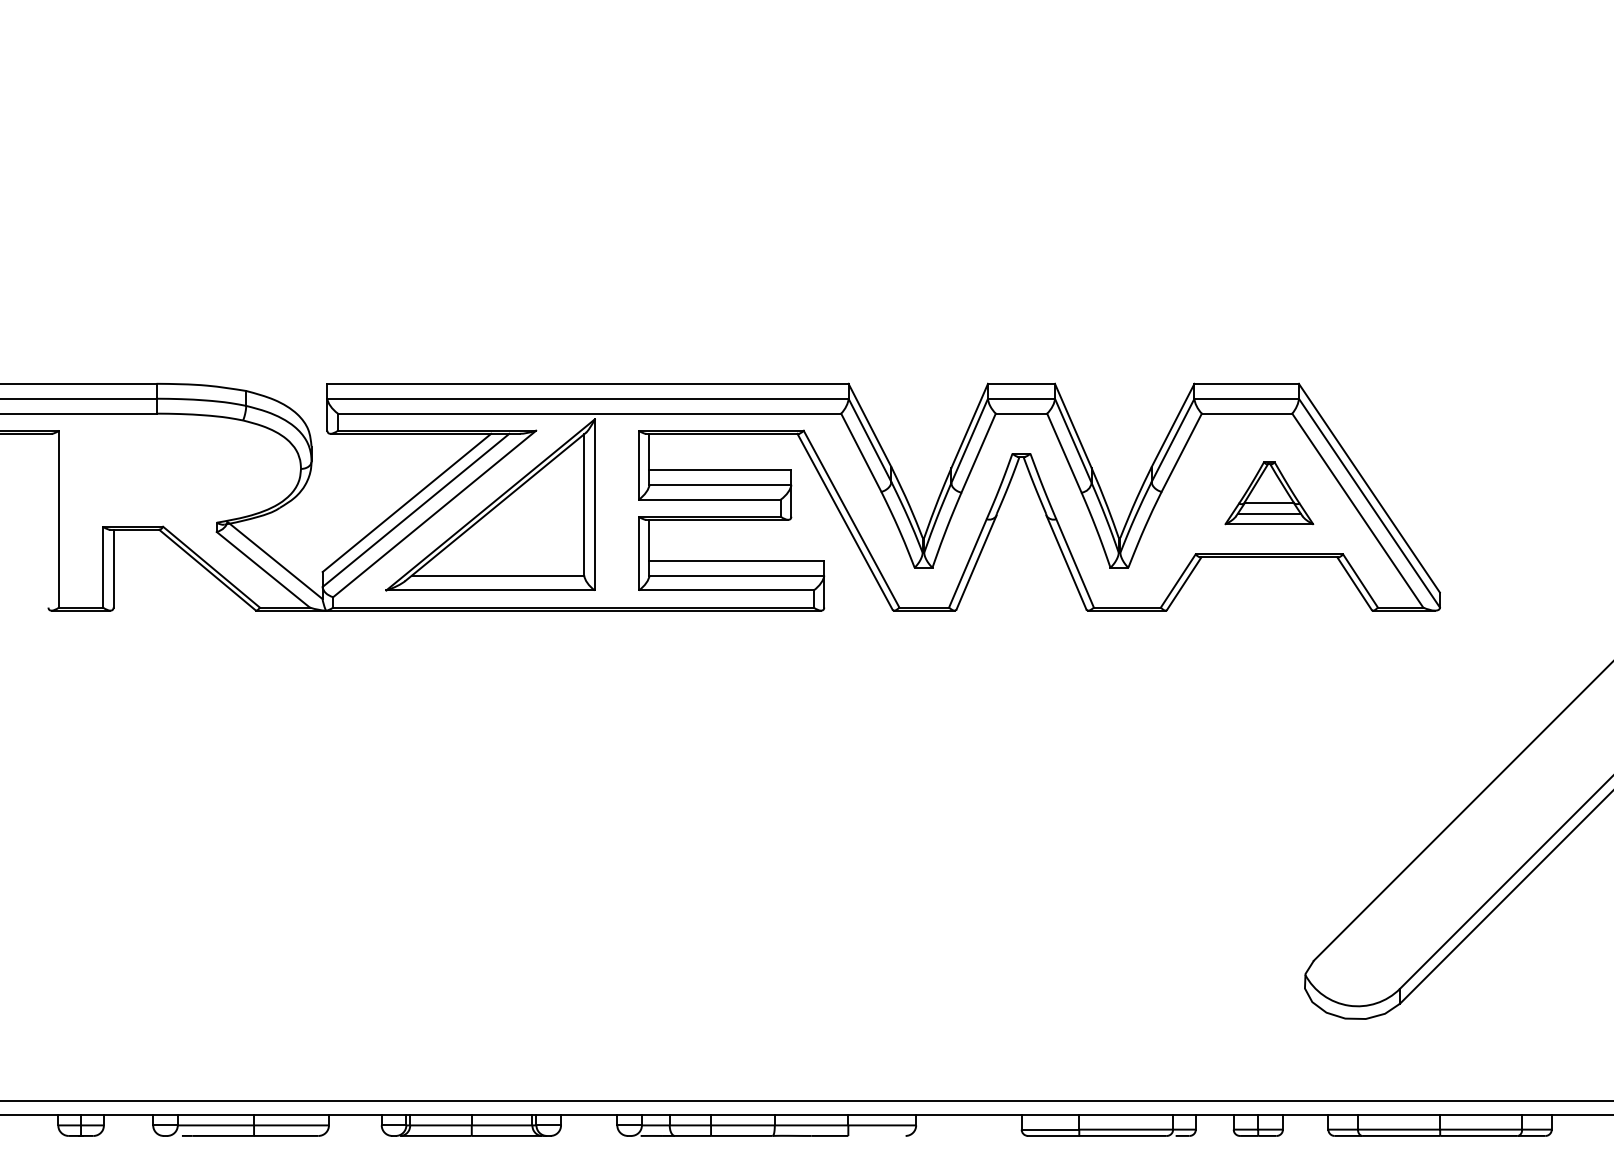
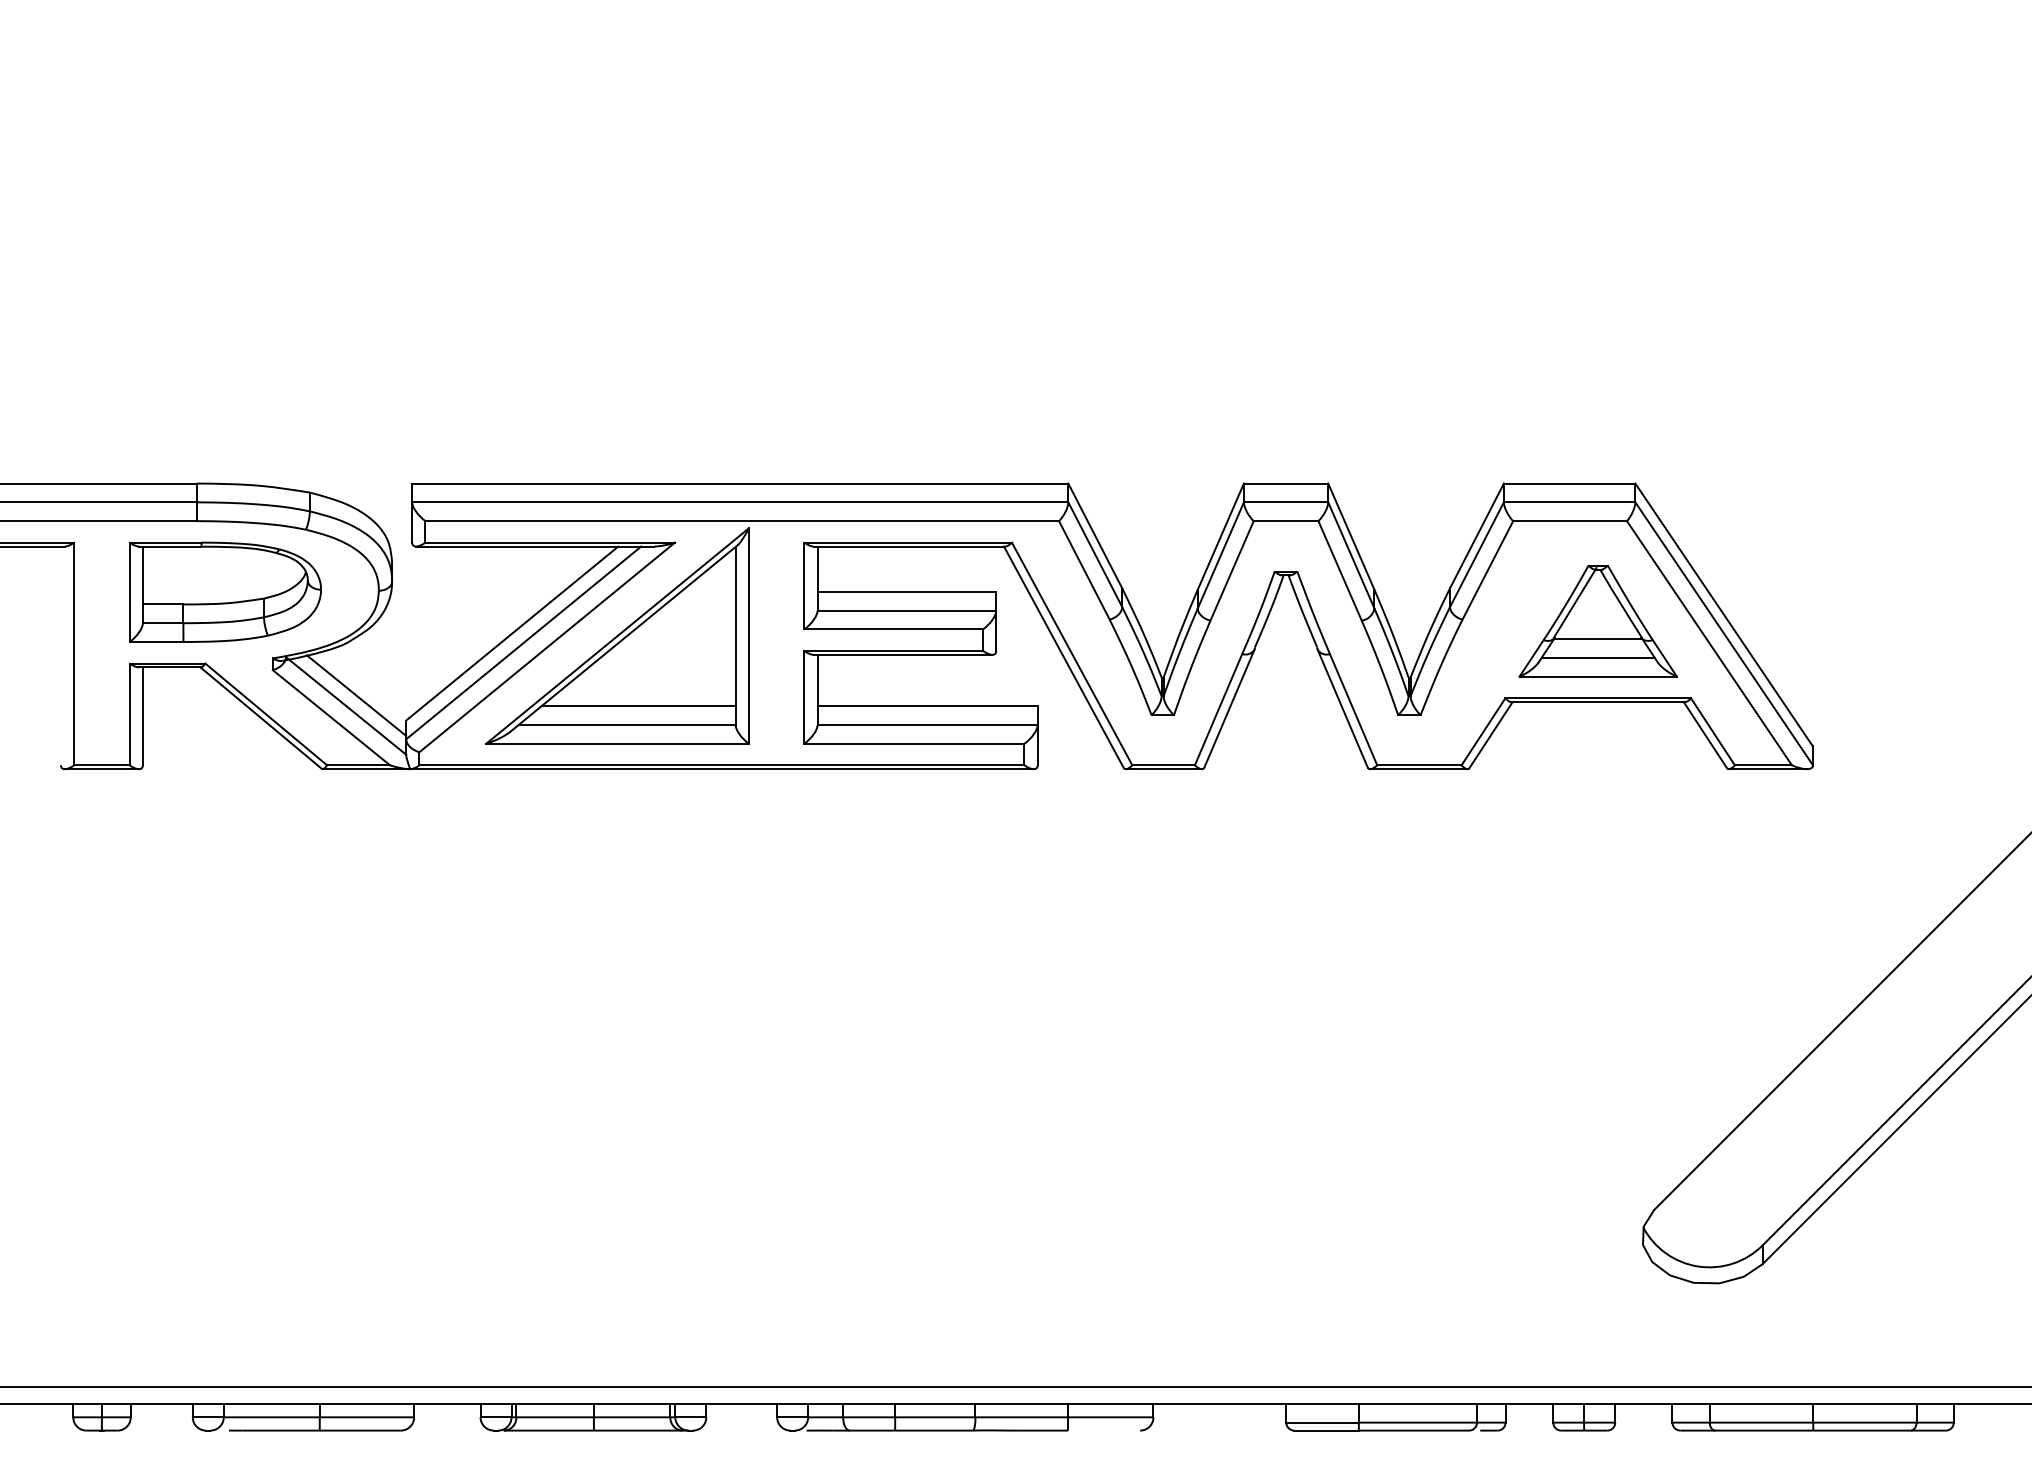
part: (179, 469) -> (225, 591), added
part: (1268, 493) -> (1597, 621), size x1.43
line: (283, 552) -> (356, 695), added
line: (507, 560) -> (638, 706), added

